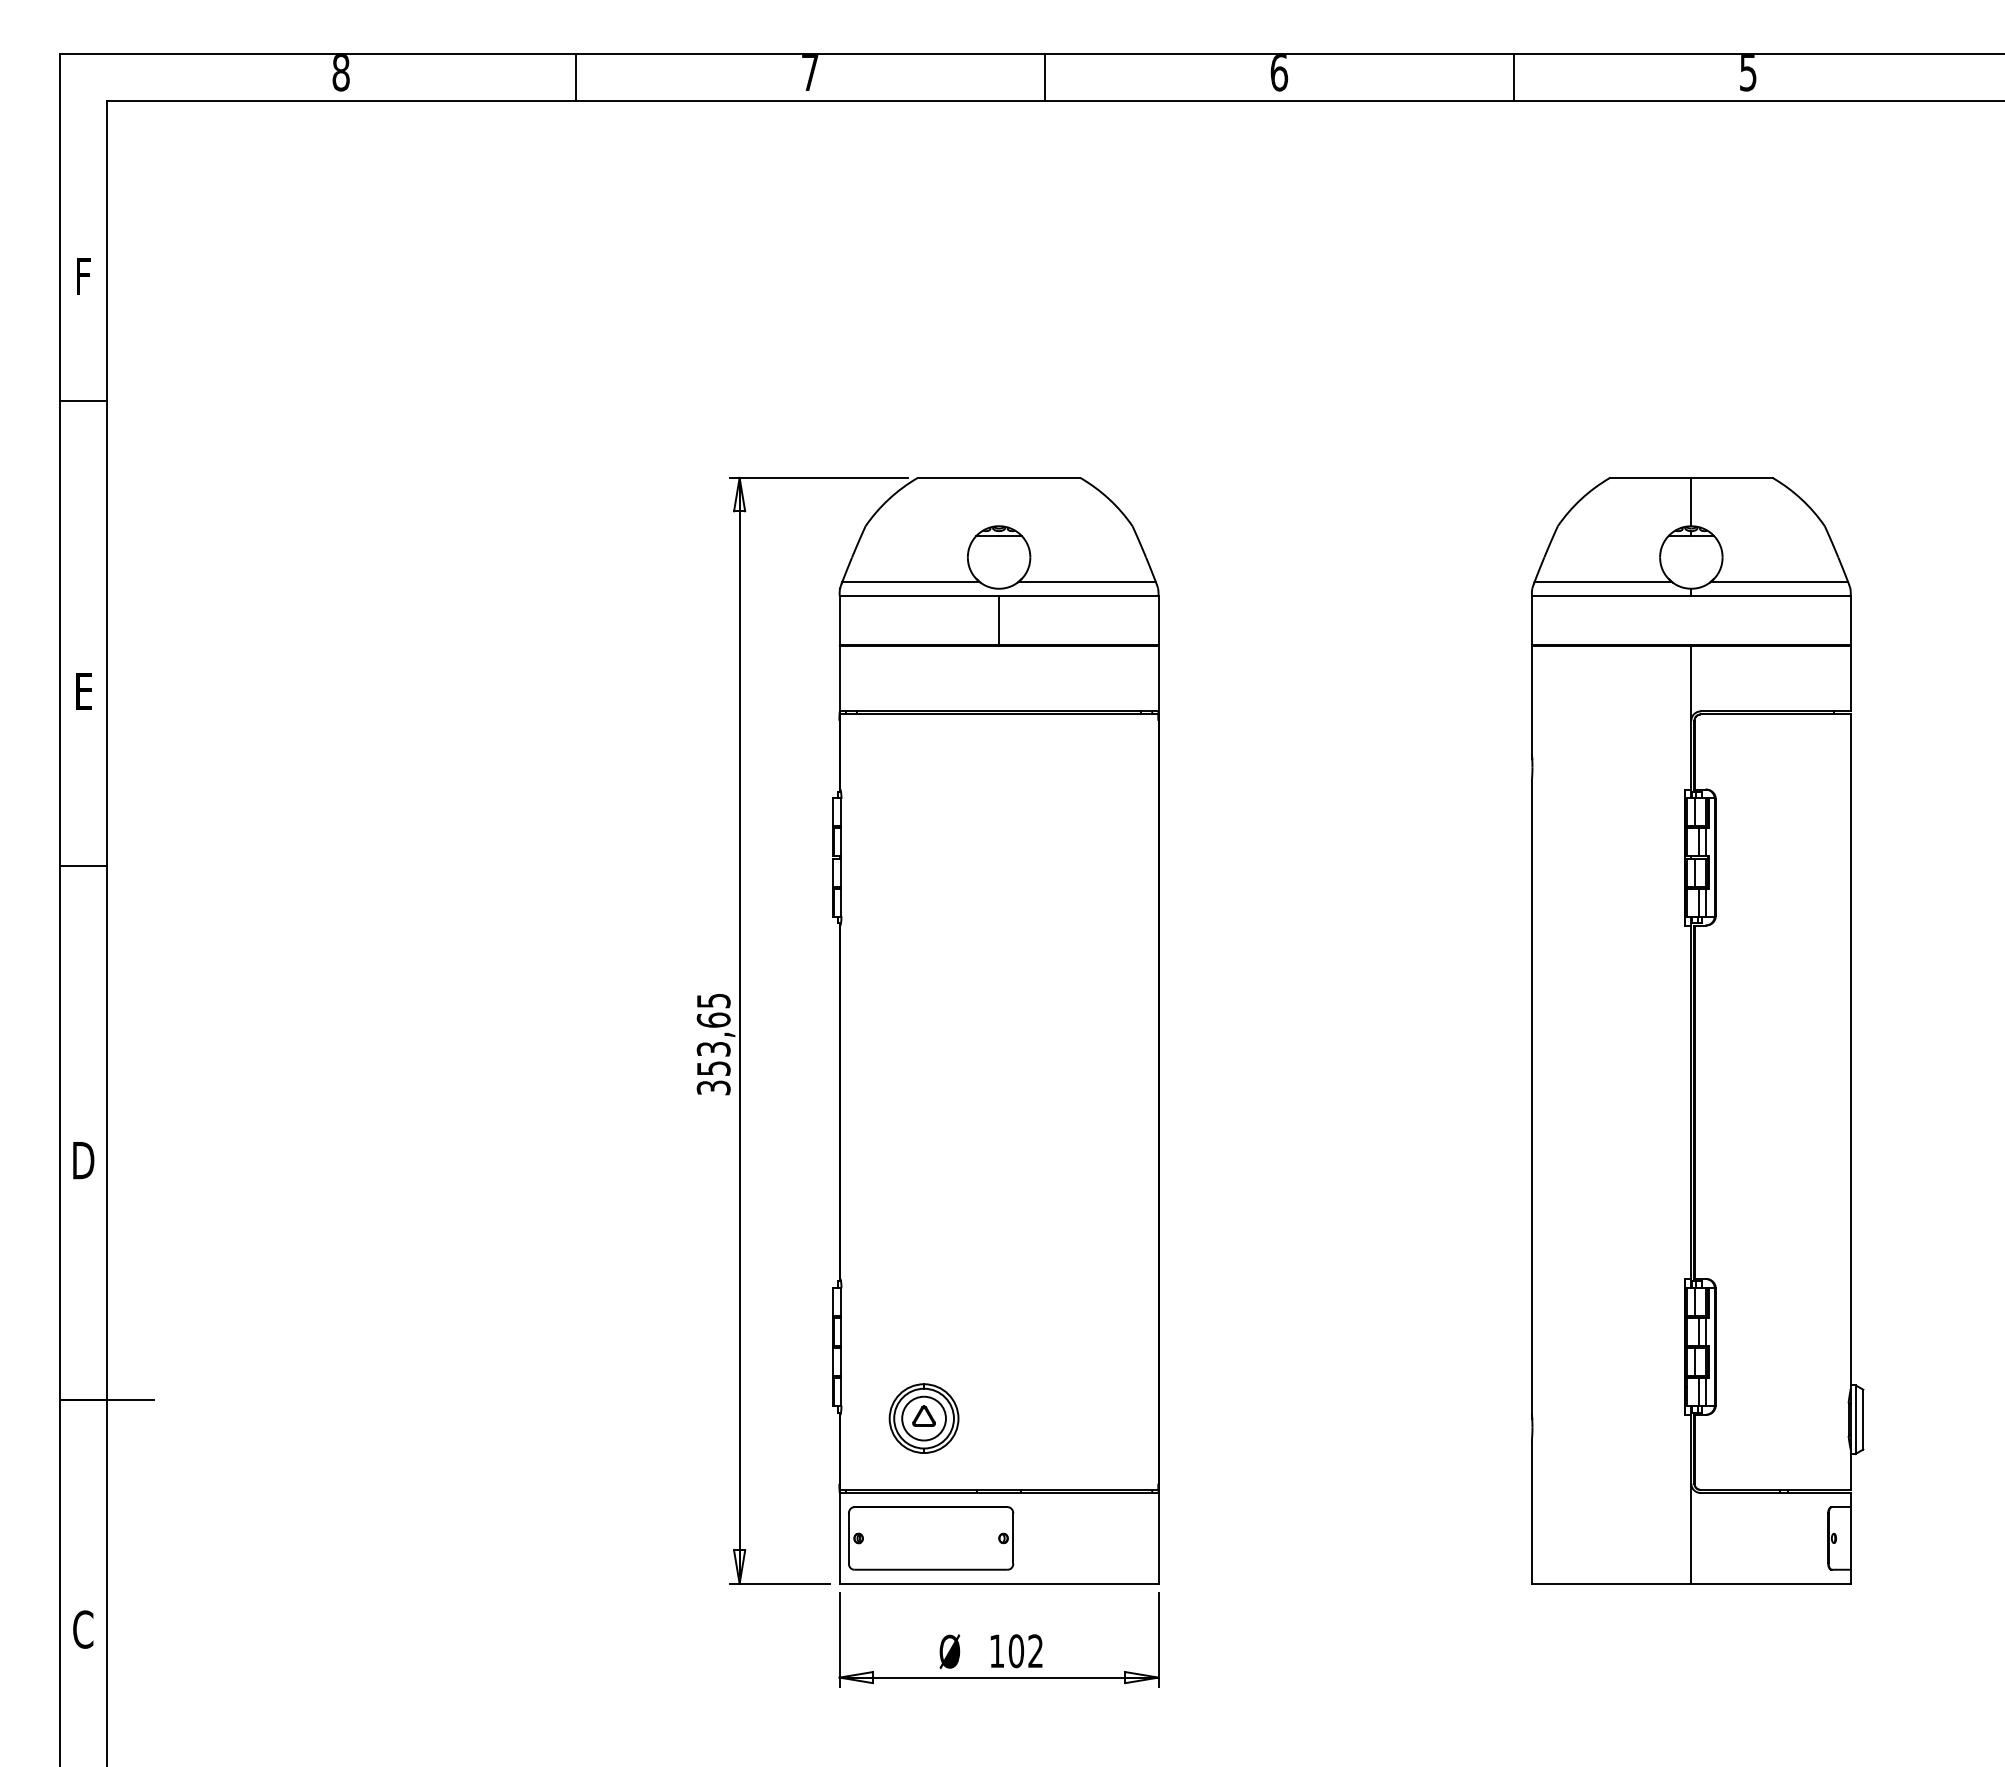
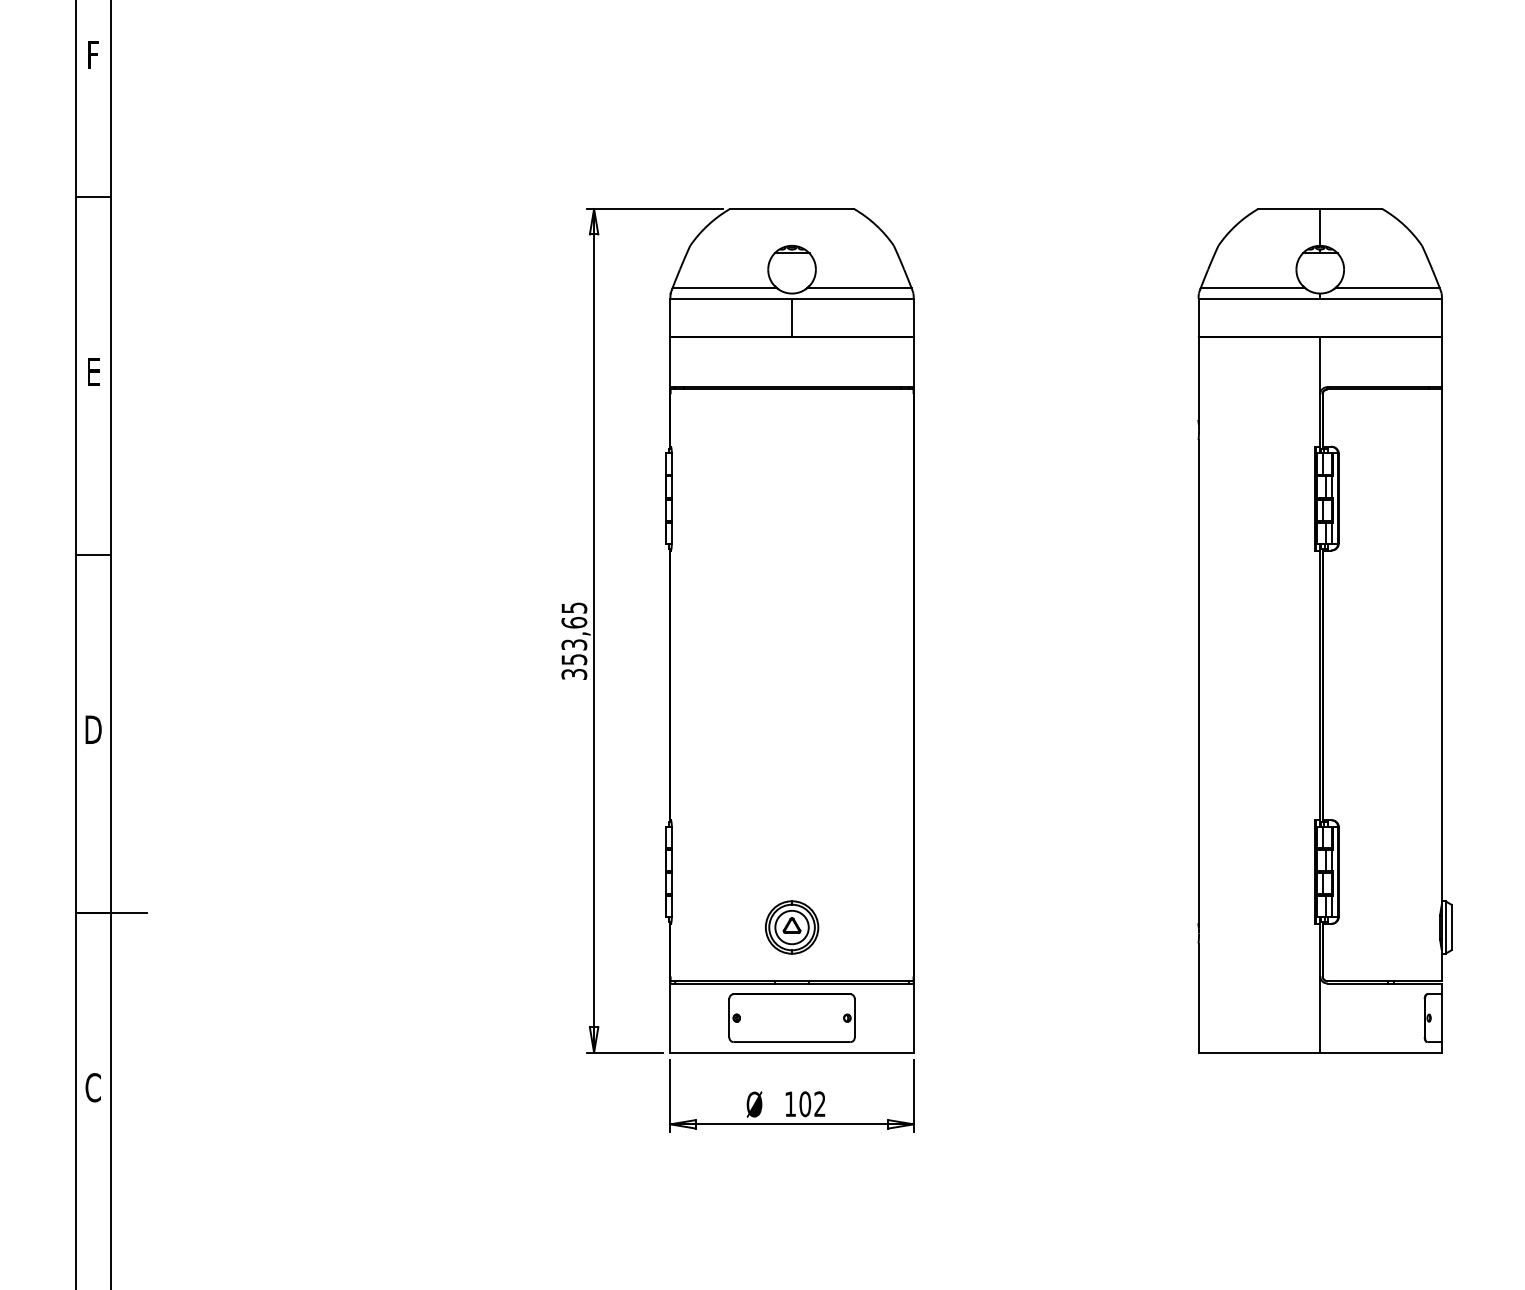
line: (83, 401) -> (93, 197), moved
line: (83, 866) -> (93, 555), moved
part: (923, 1418) -> (791, 927), moved
part: (931, 1538) -> (792, 1018), moved

